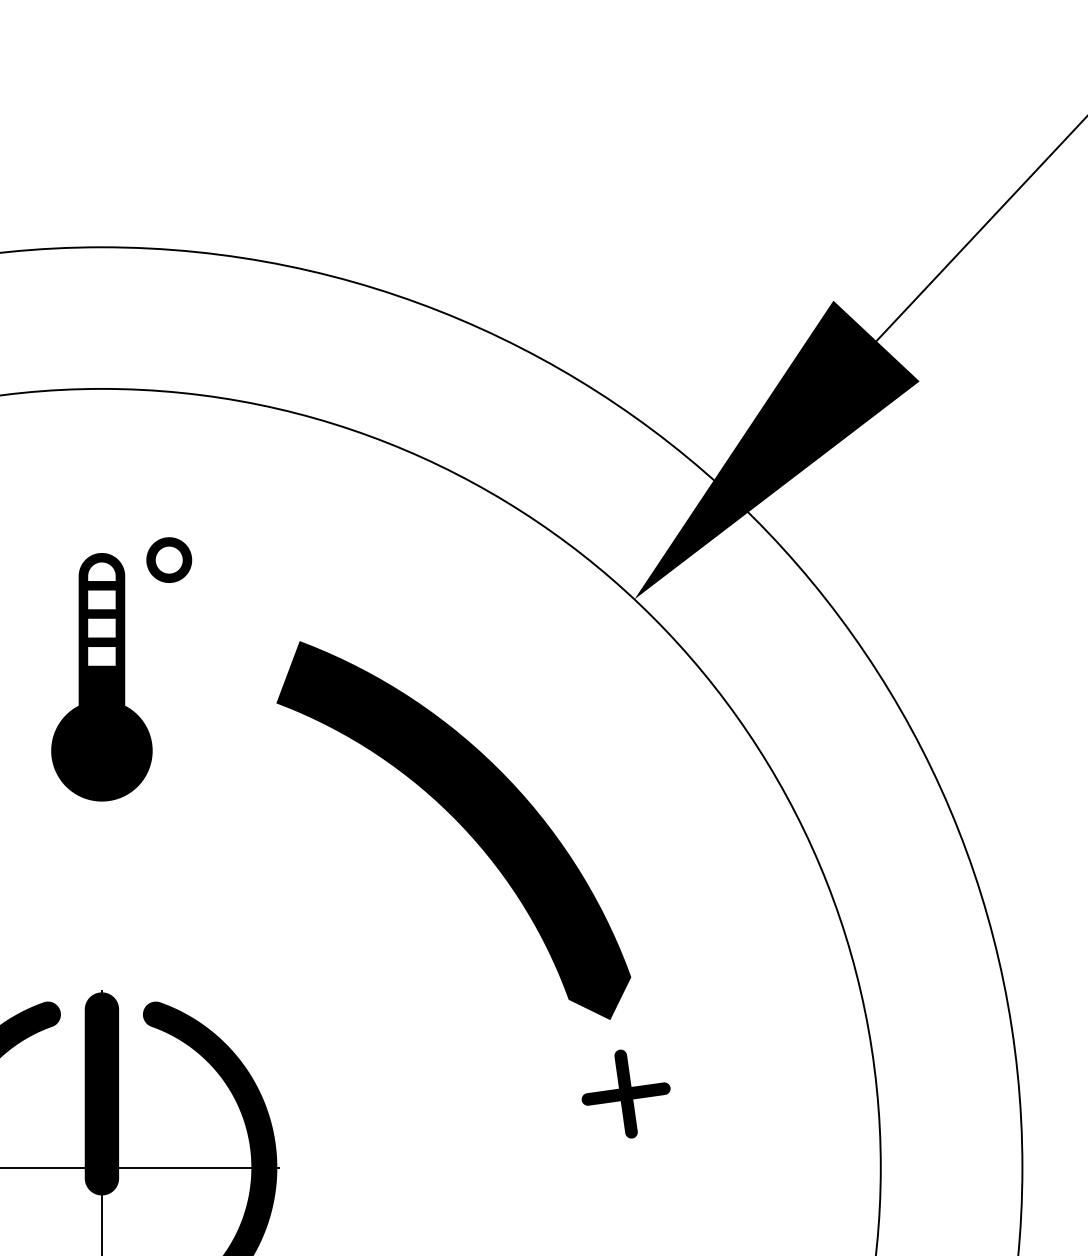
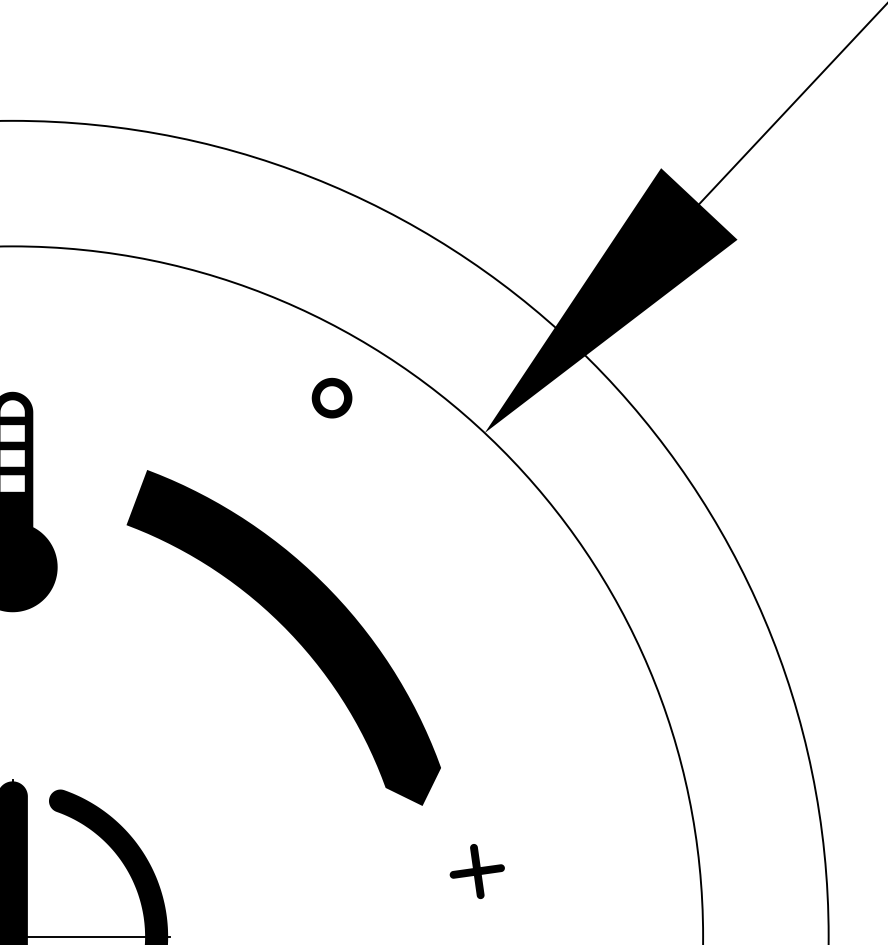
part: (169, 559) -> (332, 397), moved
part: (460, 825) -> (289, 633), moved
part: (625, 1093) -> (476, 871), size x0.7

